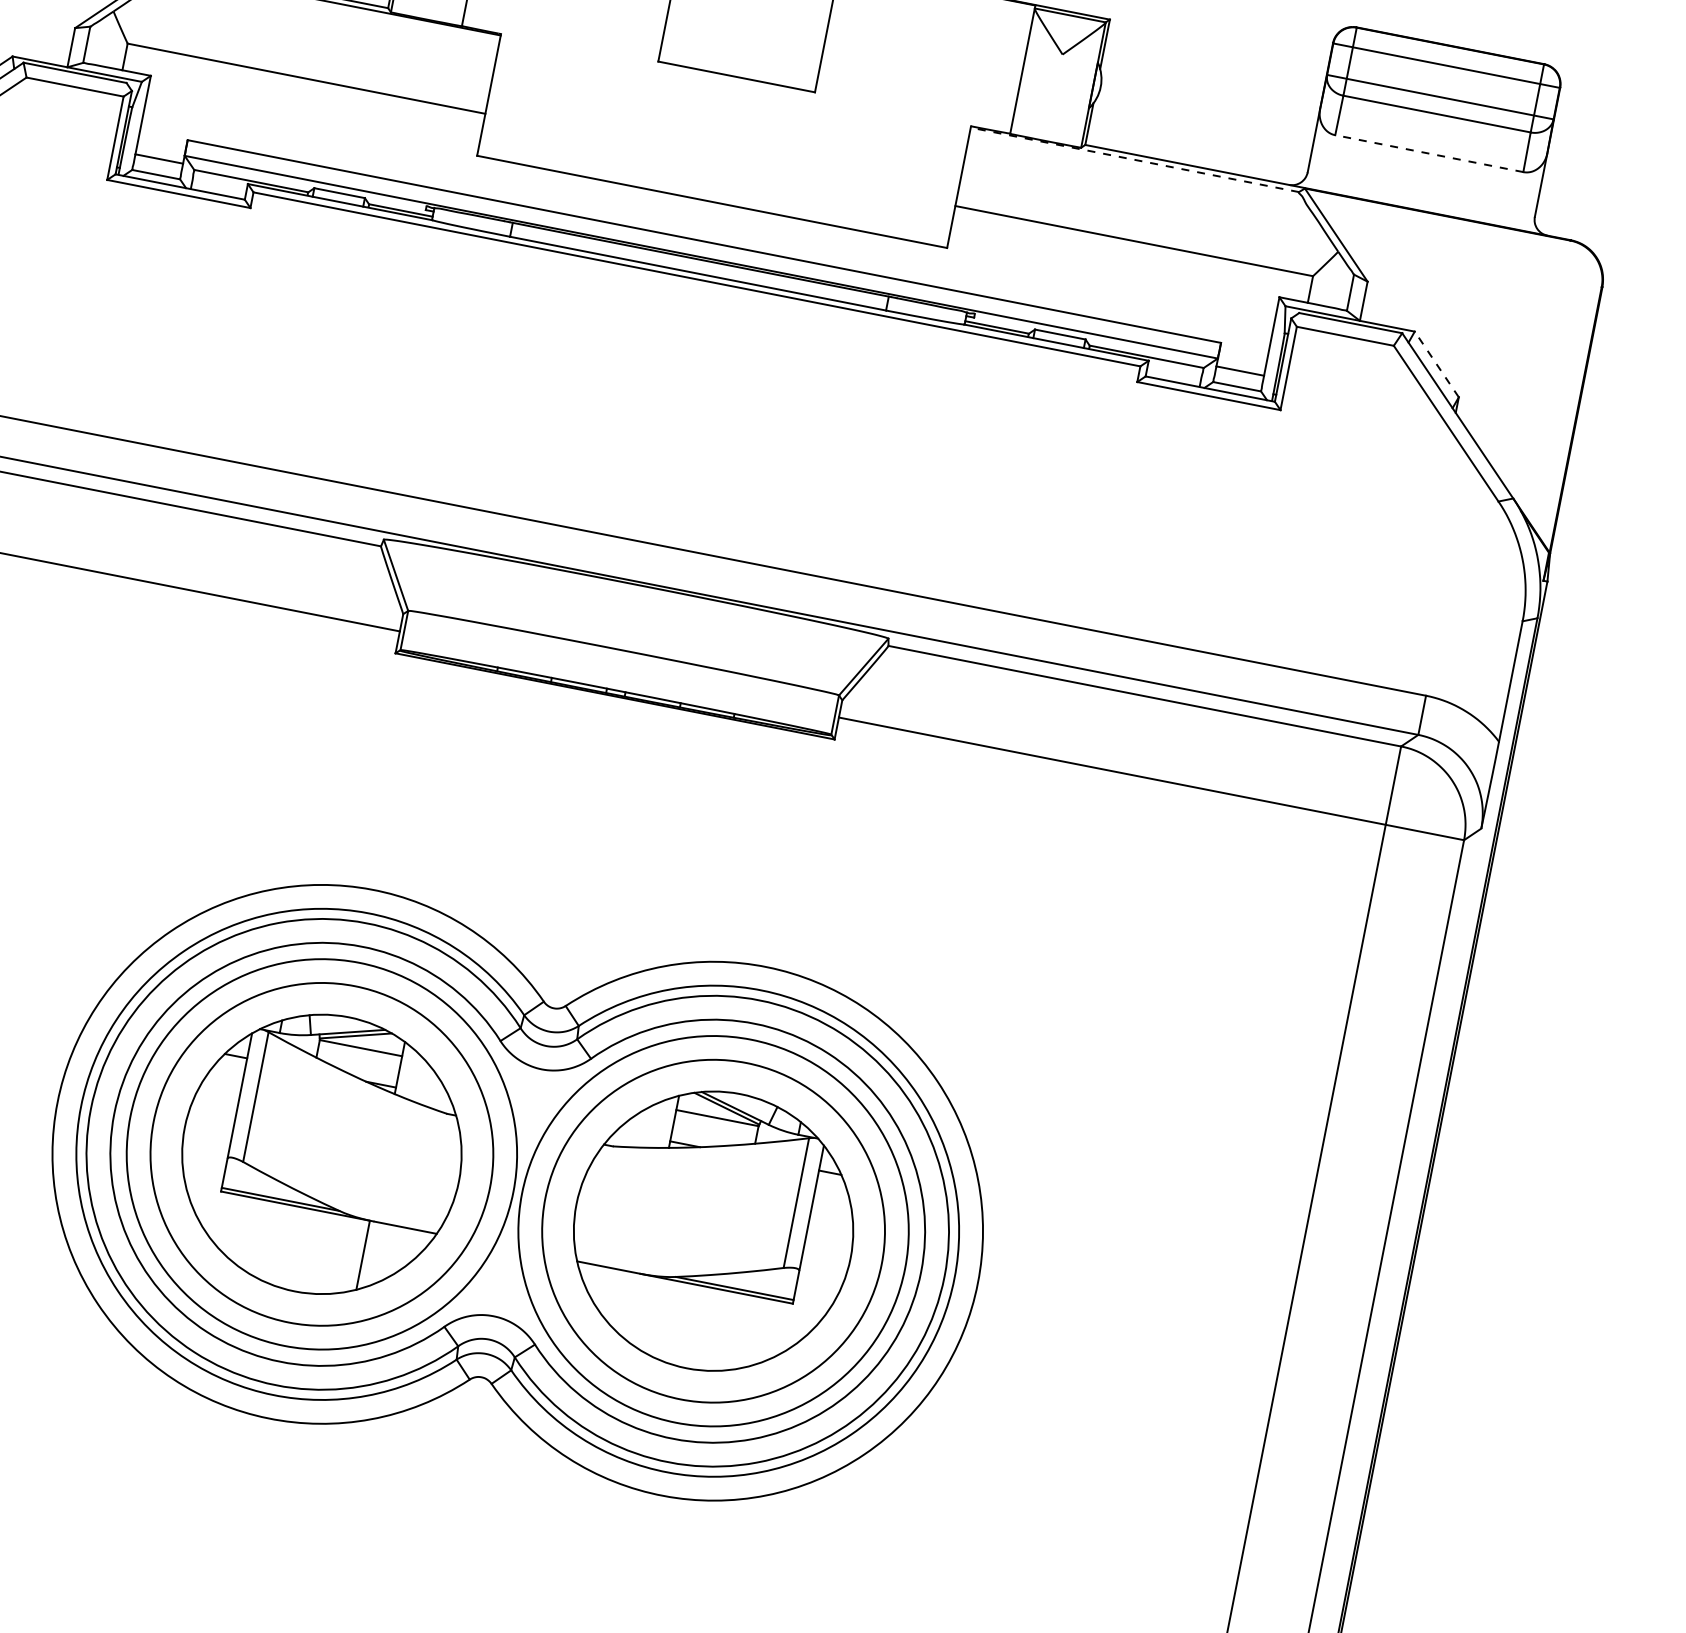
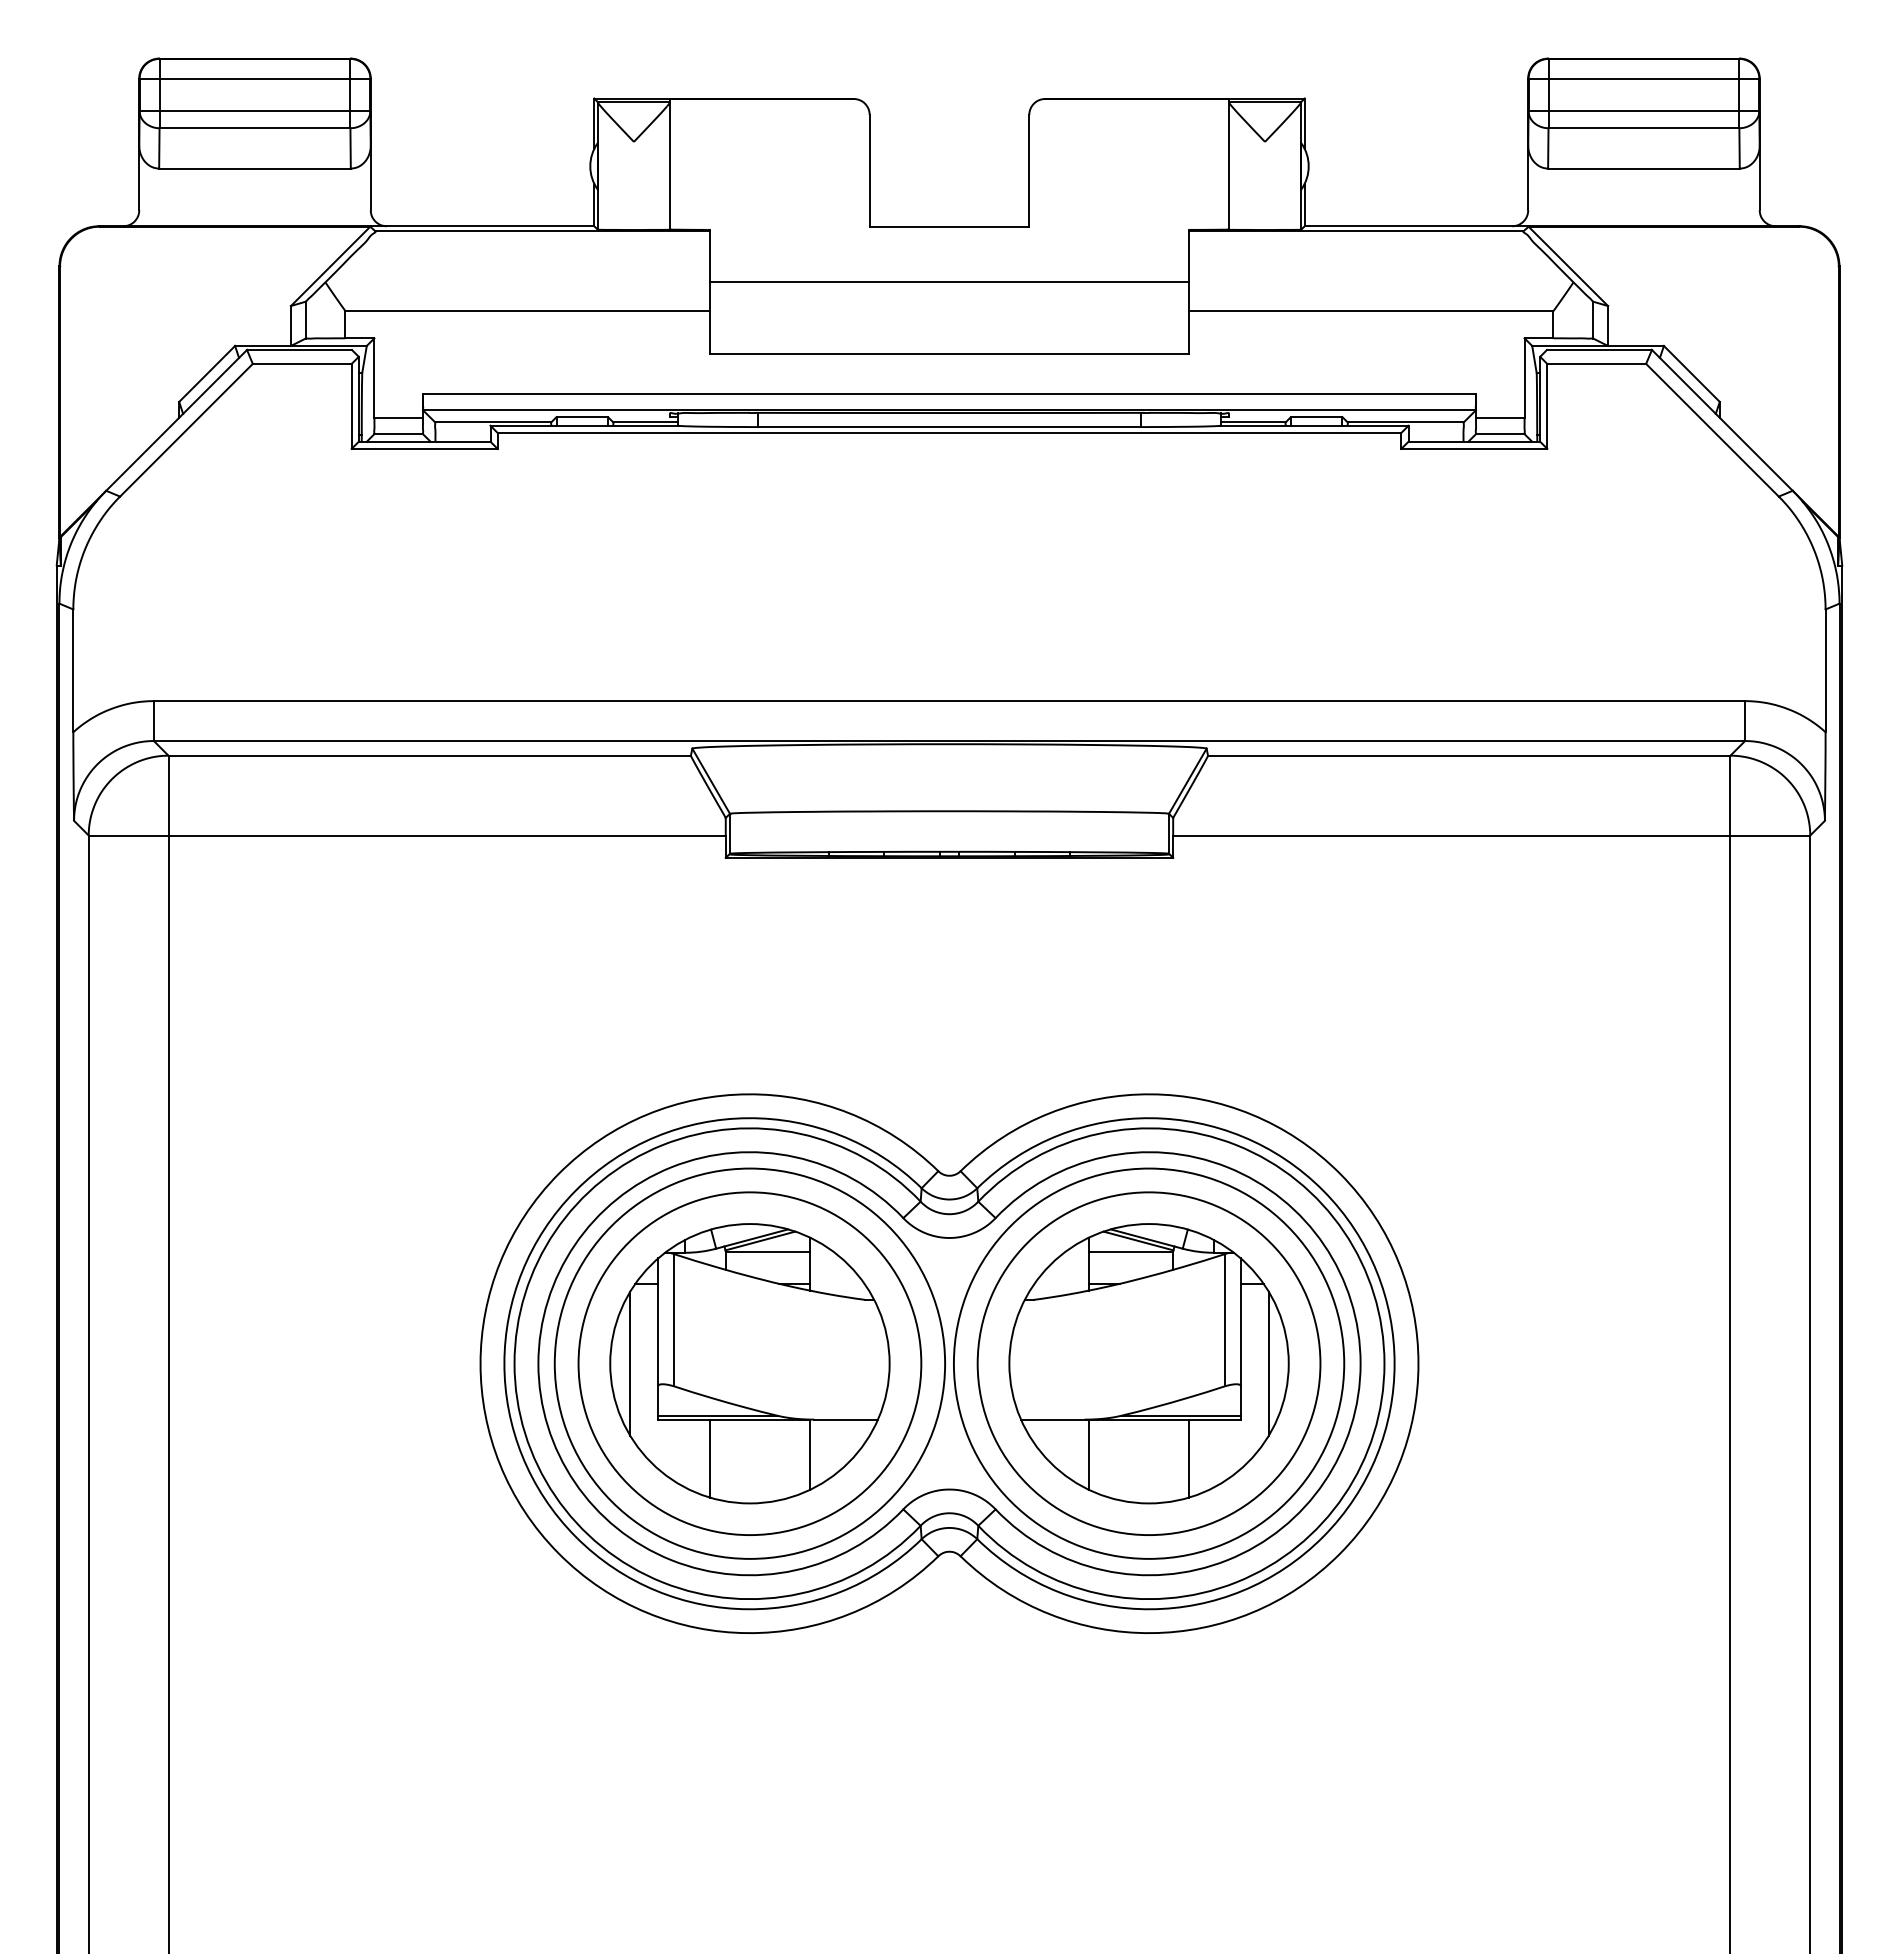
line: (725, 131) -> (949, 282), added
line: (1428, 153) -> (1643, 168), dashed -> solid
line: (1134, 159) -> (1355, 231), dashed -> solid
line: (1436, 363) -> (1691, 373), dashed -> solid
line: (204, 1131) -> (630, 1363), added
line: (264, 1239) -> (710, 1458), added
line: (830, 1253) -> (1268, 1363), added
line: (637, 1308) -> (1089, 1454), added
line: (734, 1331) -> (1188, 1458), added

